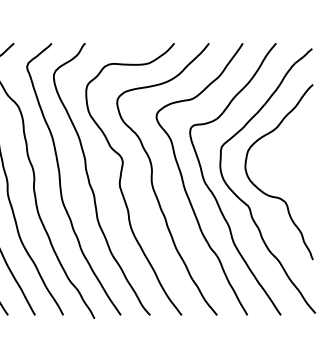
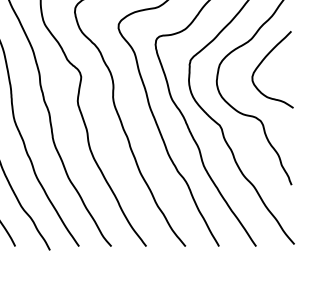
curve: (287, 148) -> (263, 61), added

